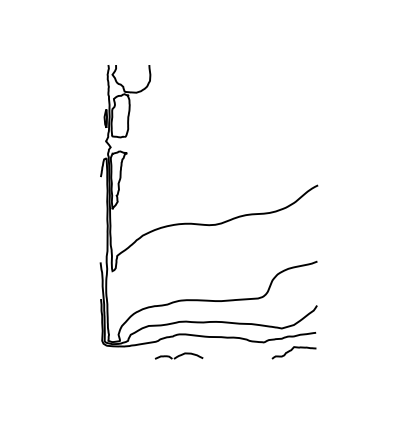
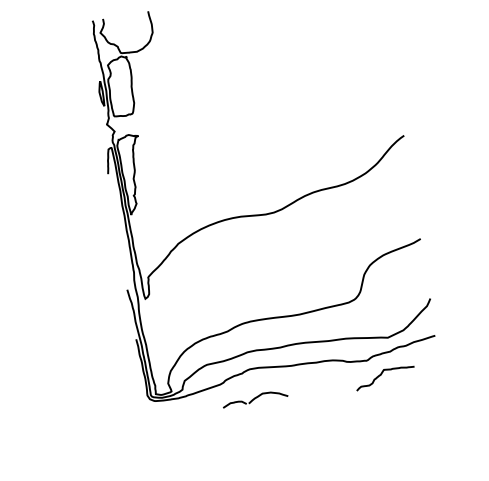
curve: (292, 350) -> (382, 374), moved

